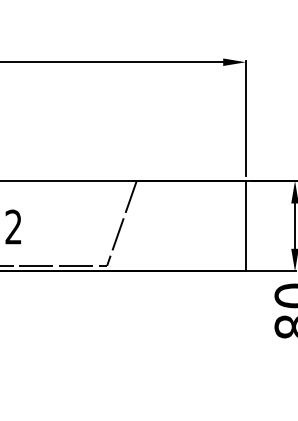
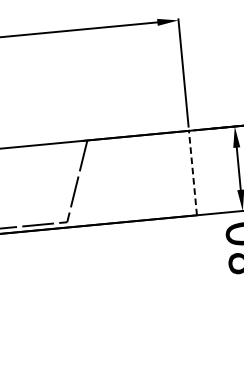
line: (245, 225) -> (192, 172), solid -> dashed

